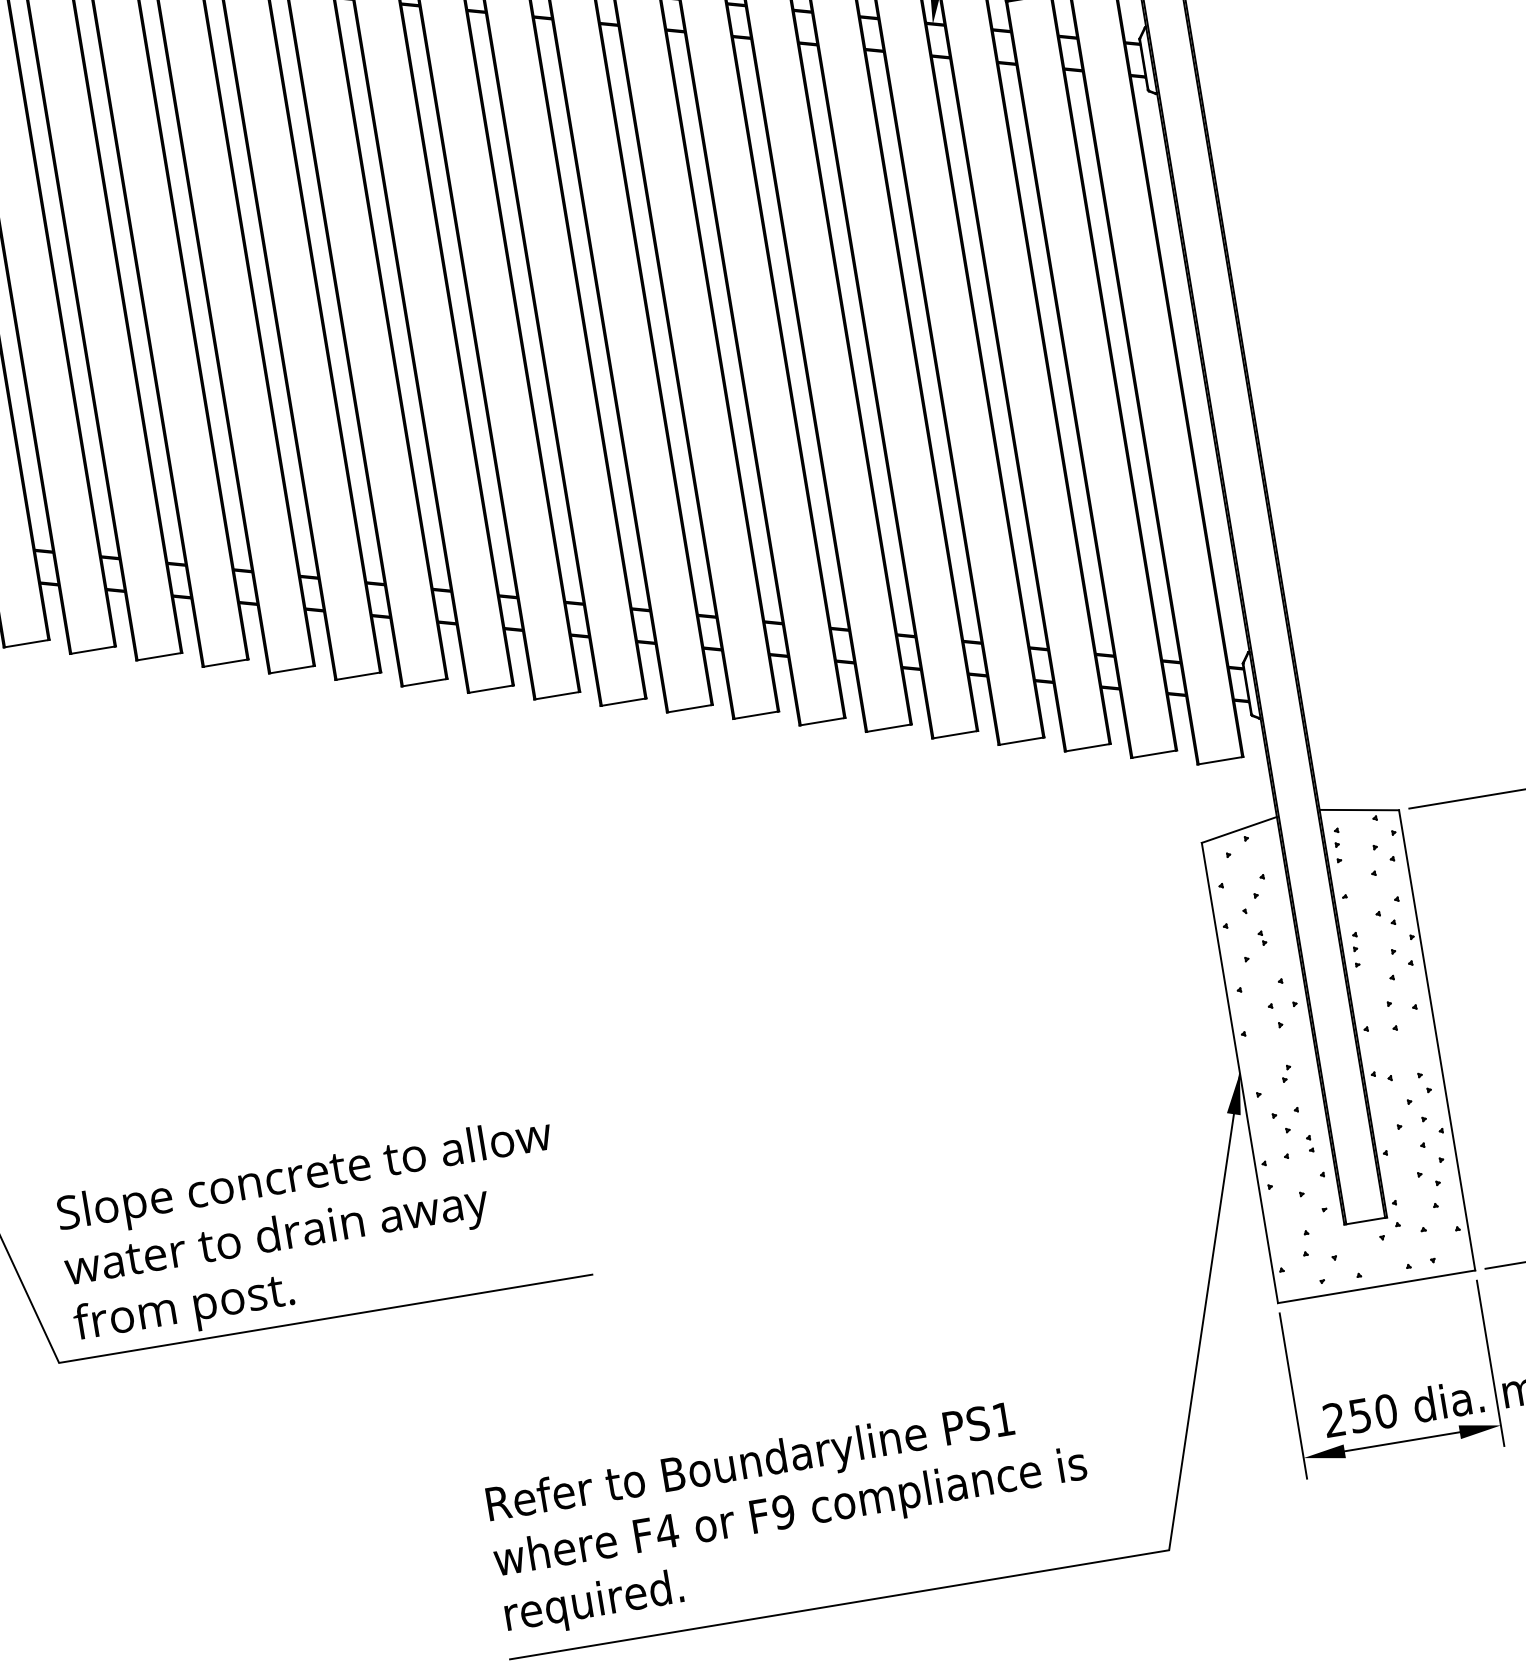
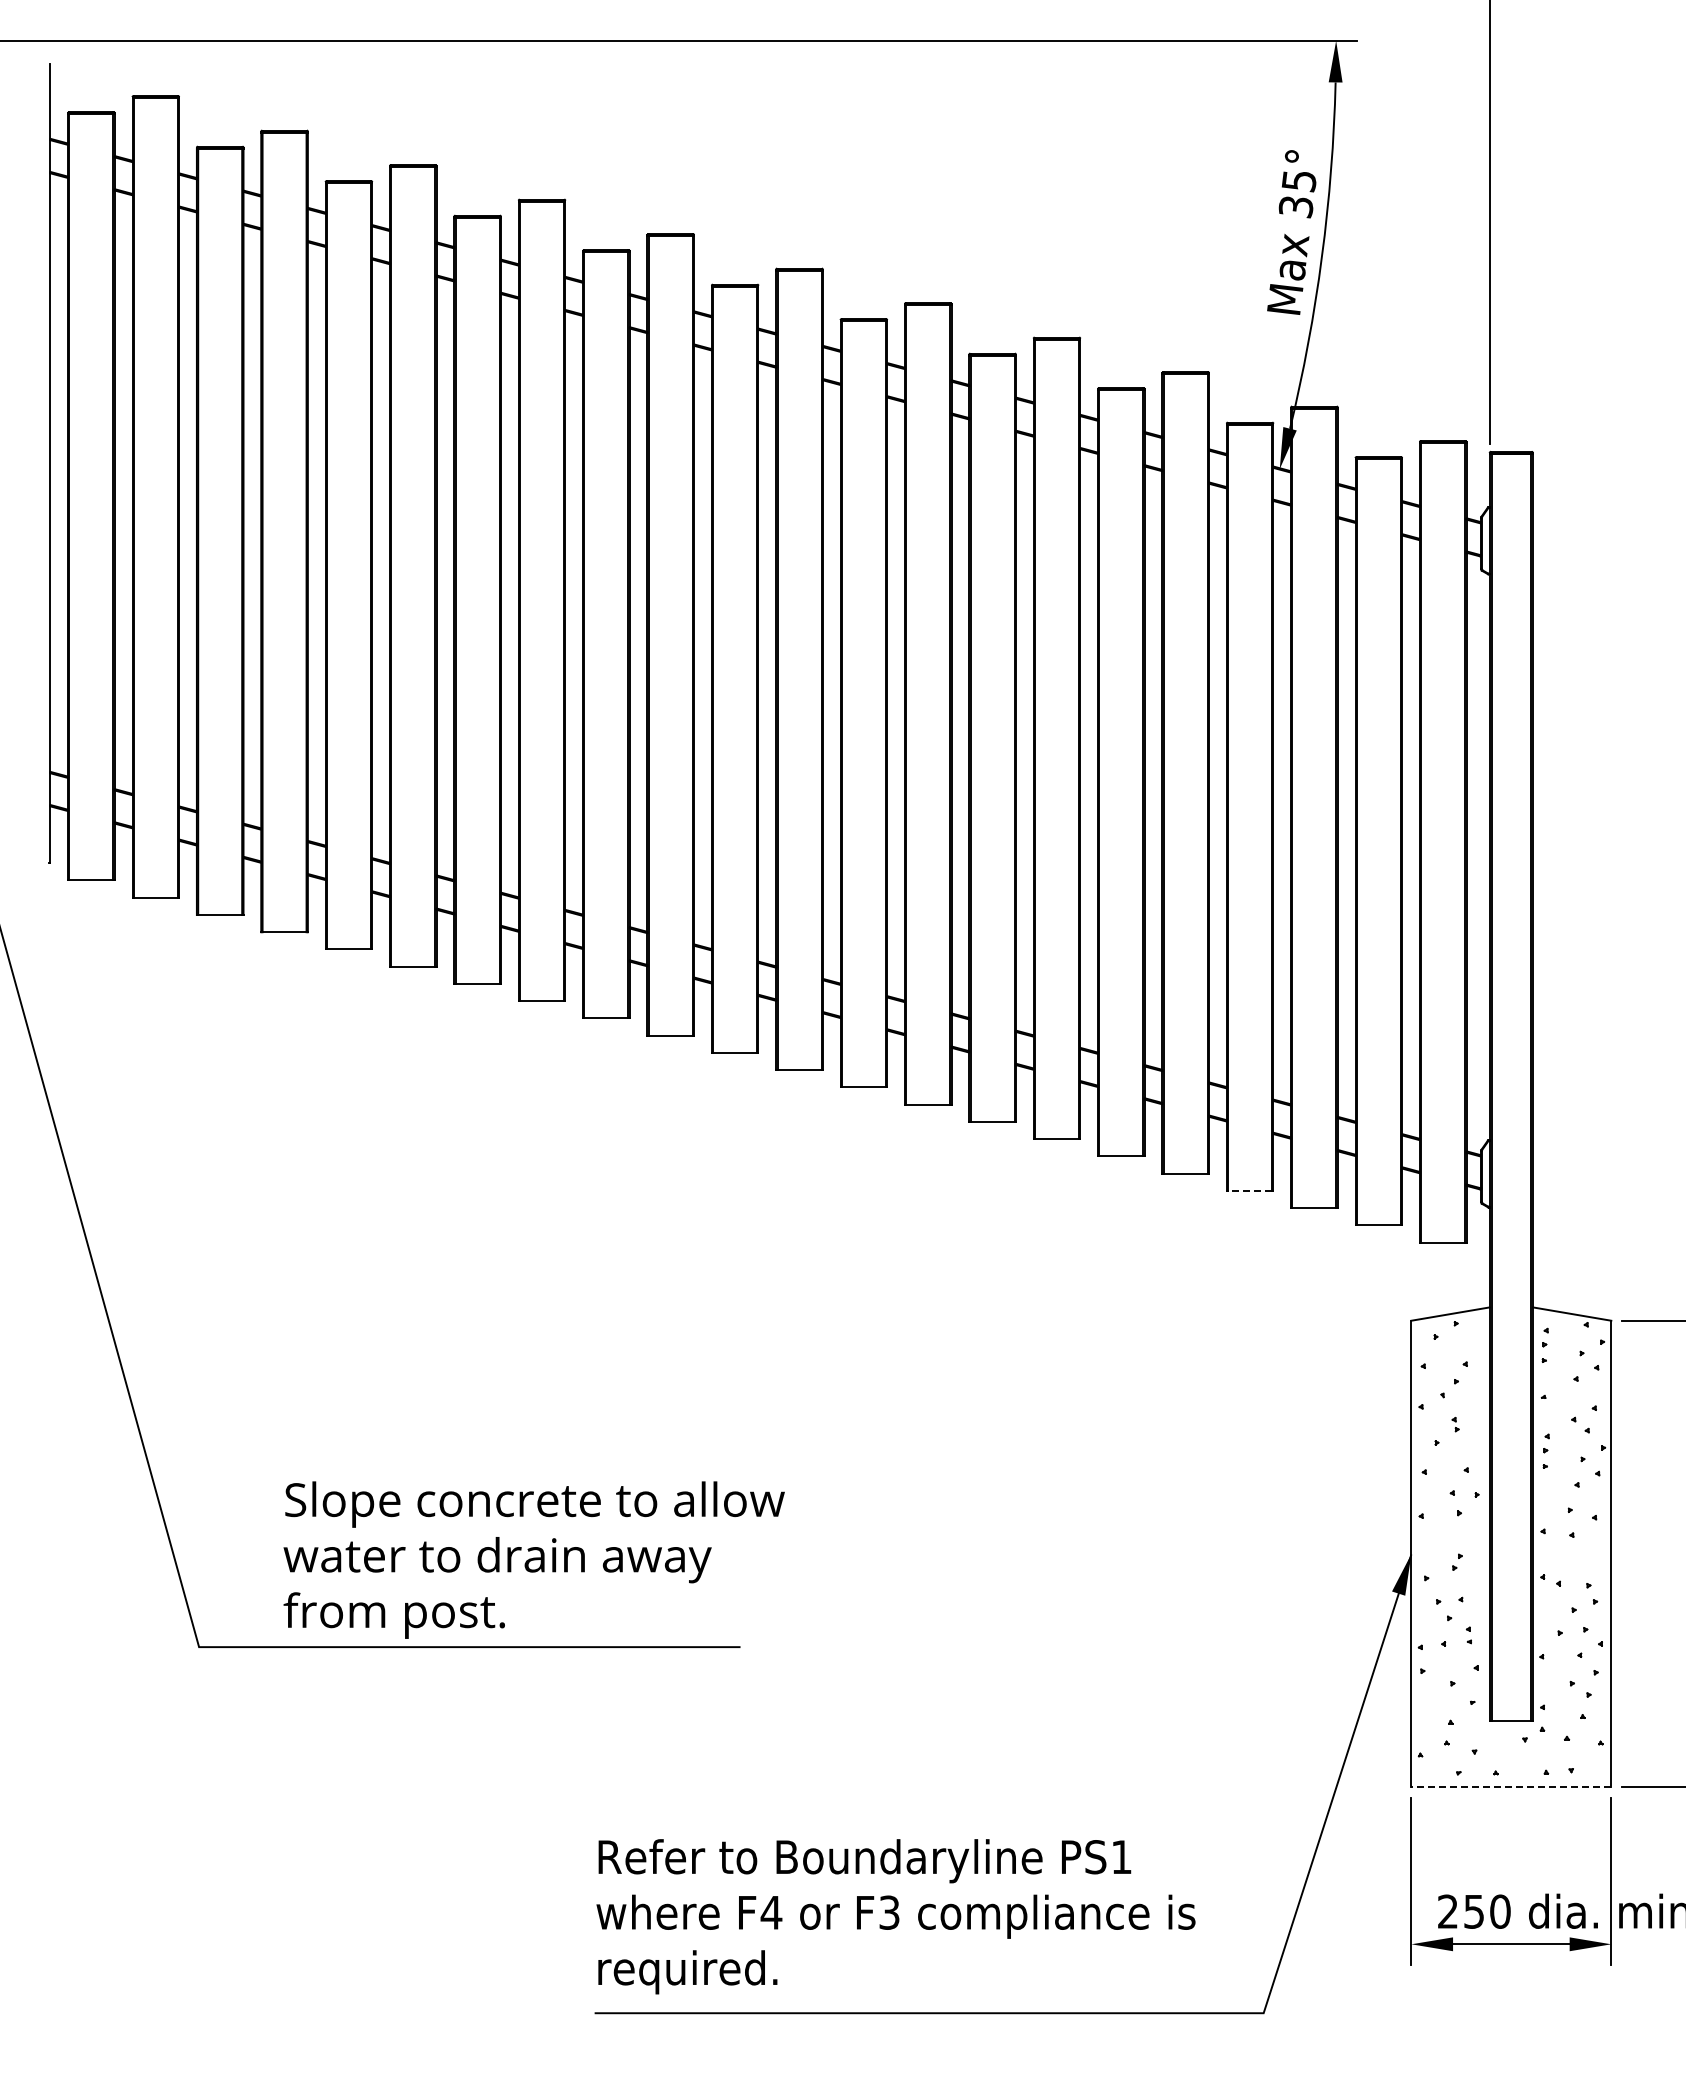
line: (1021, 740) -> (1250, 1190), solid -> dashed
text: (312, 1232) -> (533, 1559), moved
line: (1376, 1287) -> (1511, 1787), solid -> dashed
text: (783, 1511) -> (889, 1912), F9 -> F3

